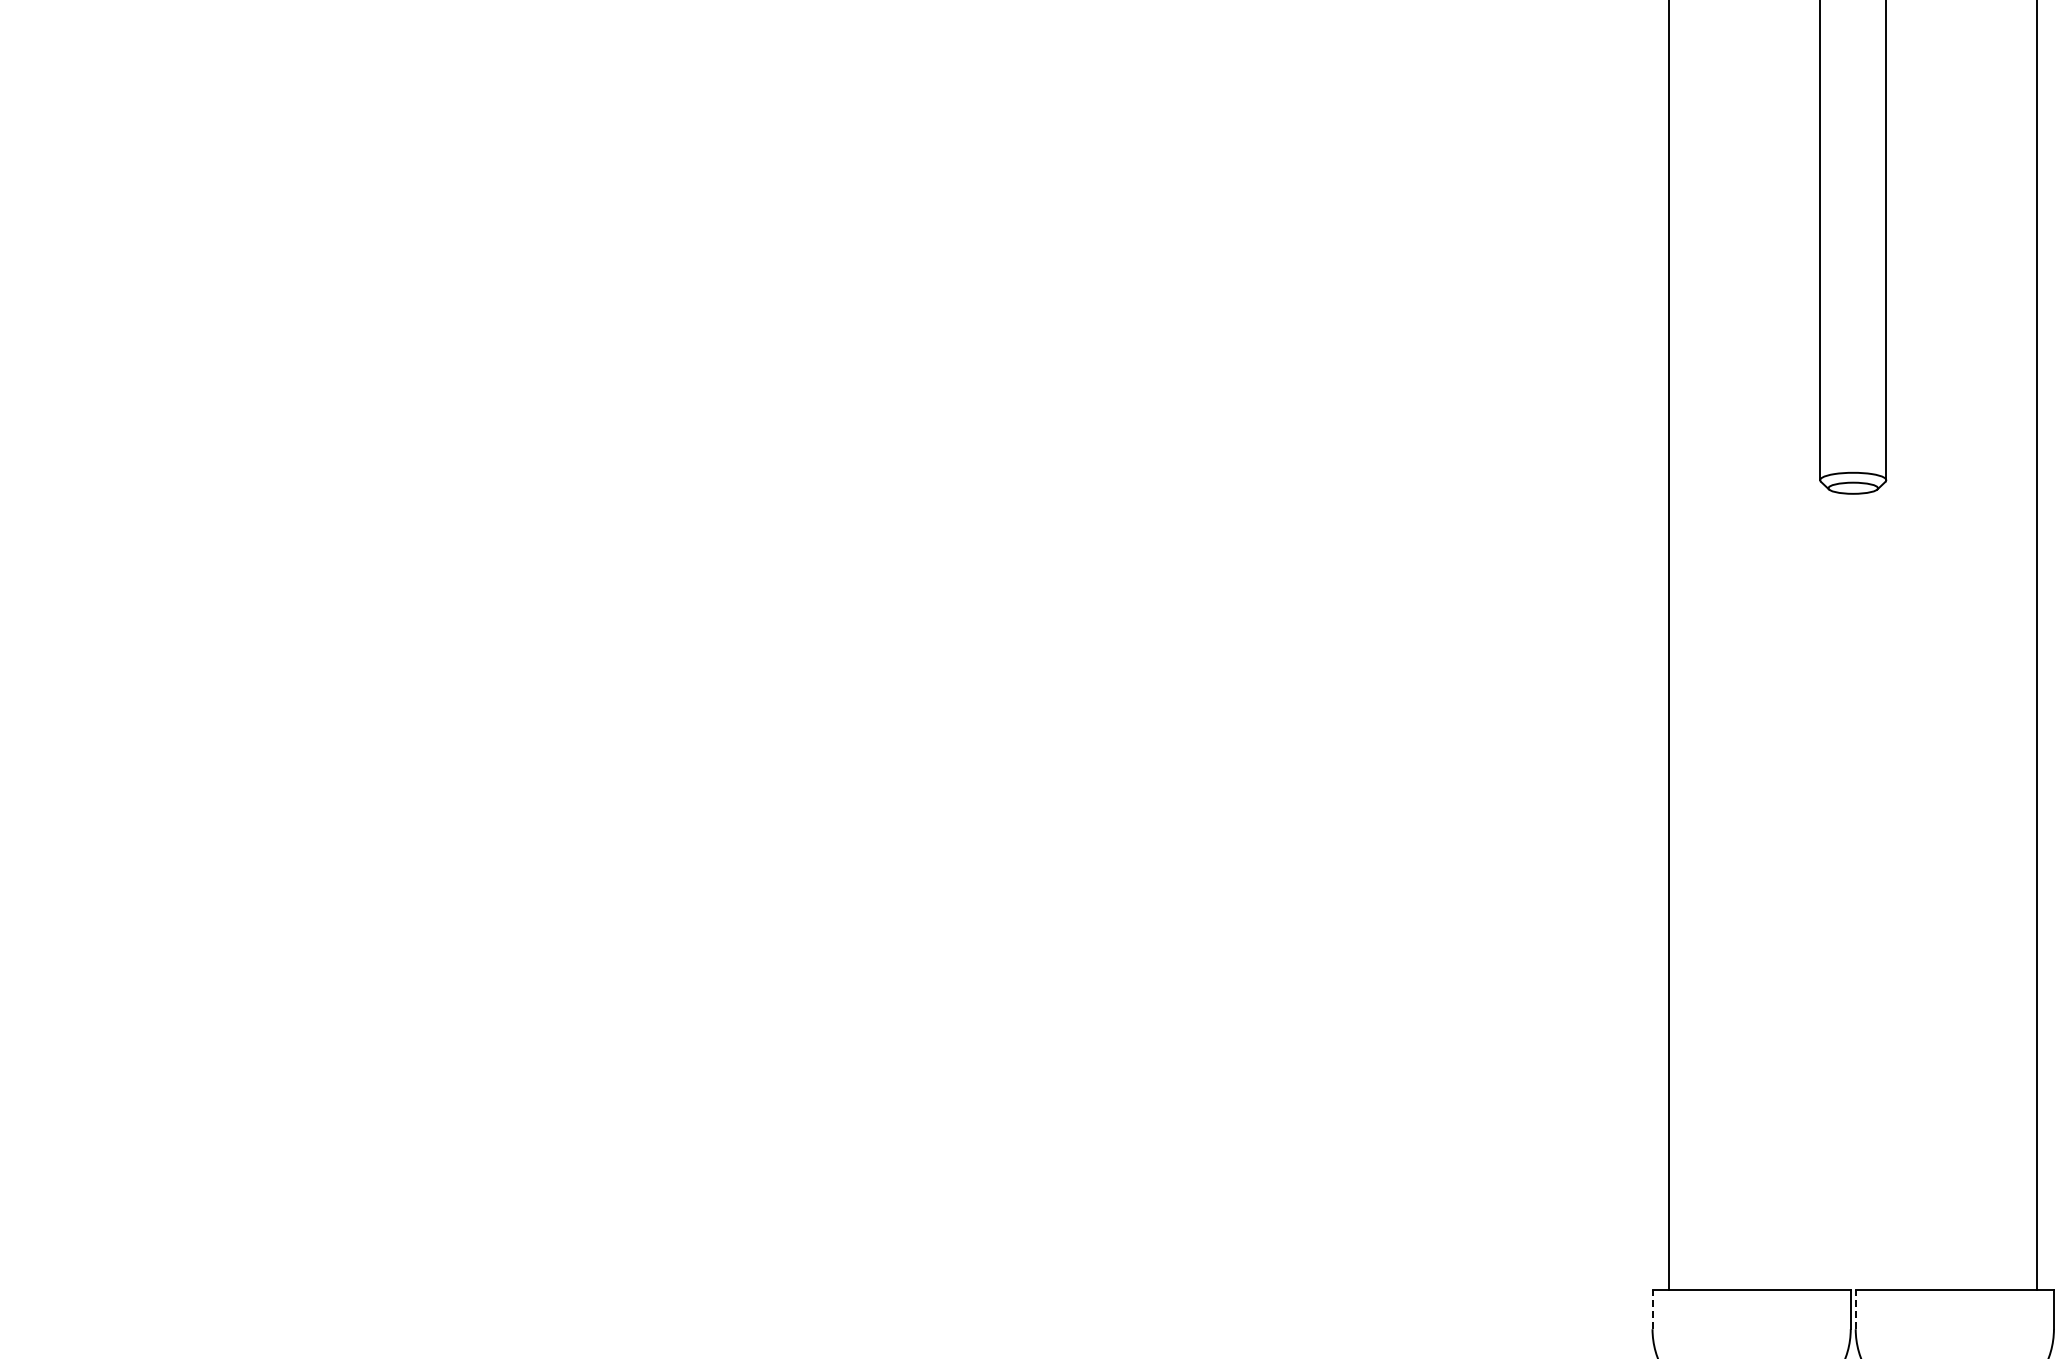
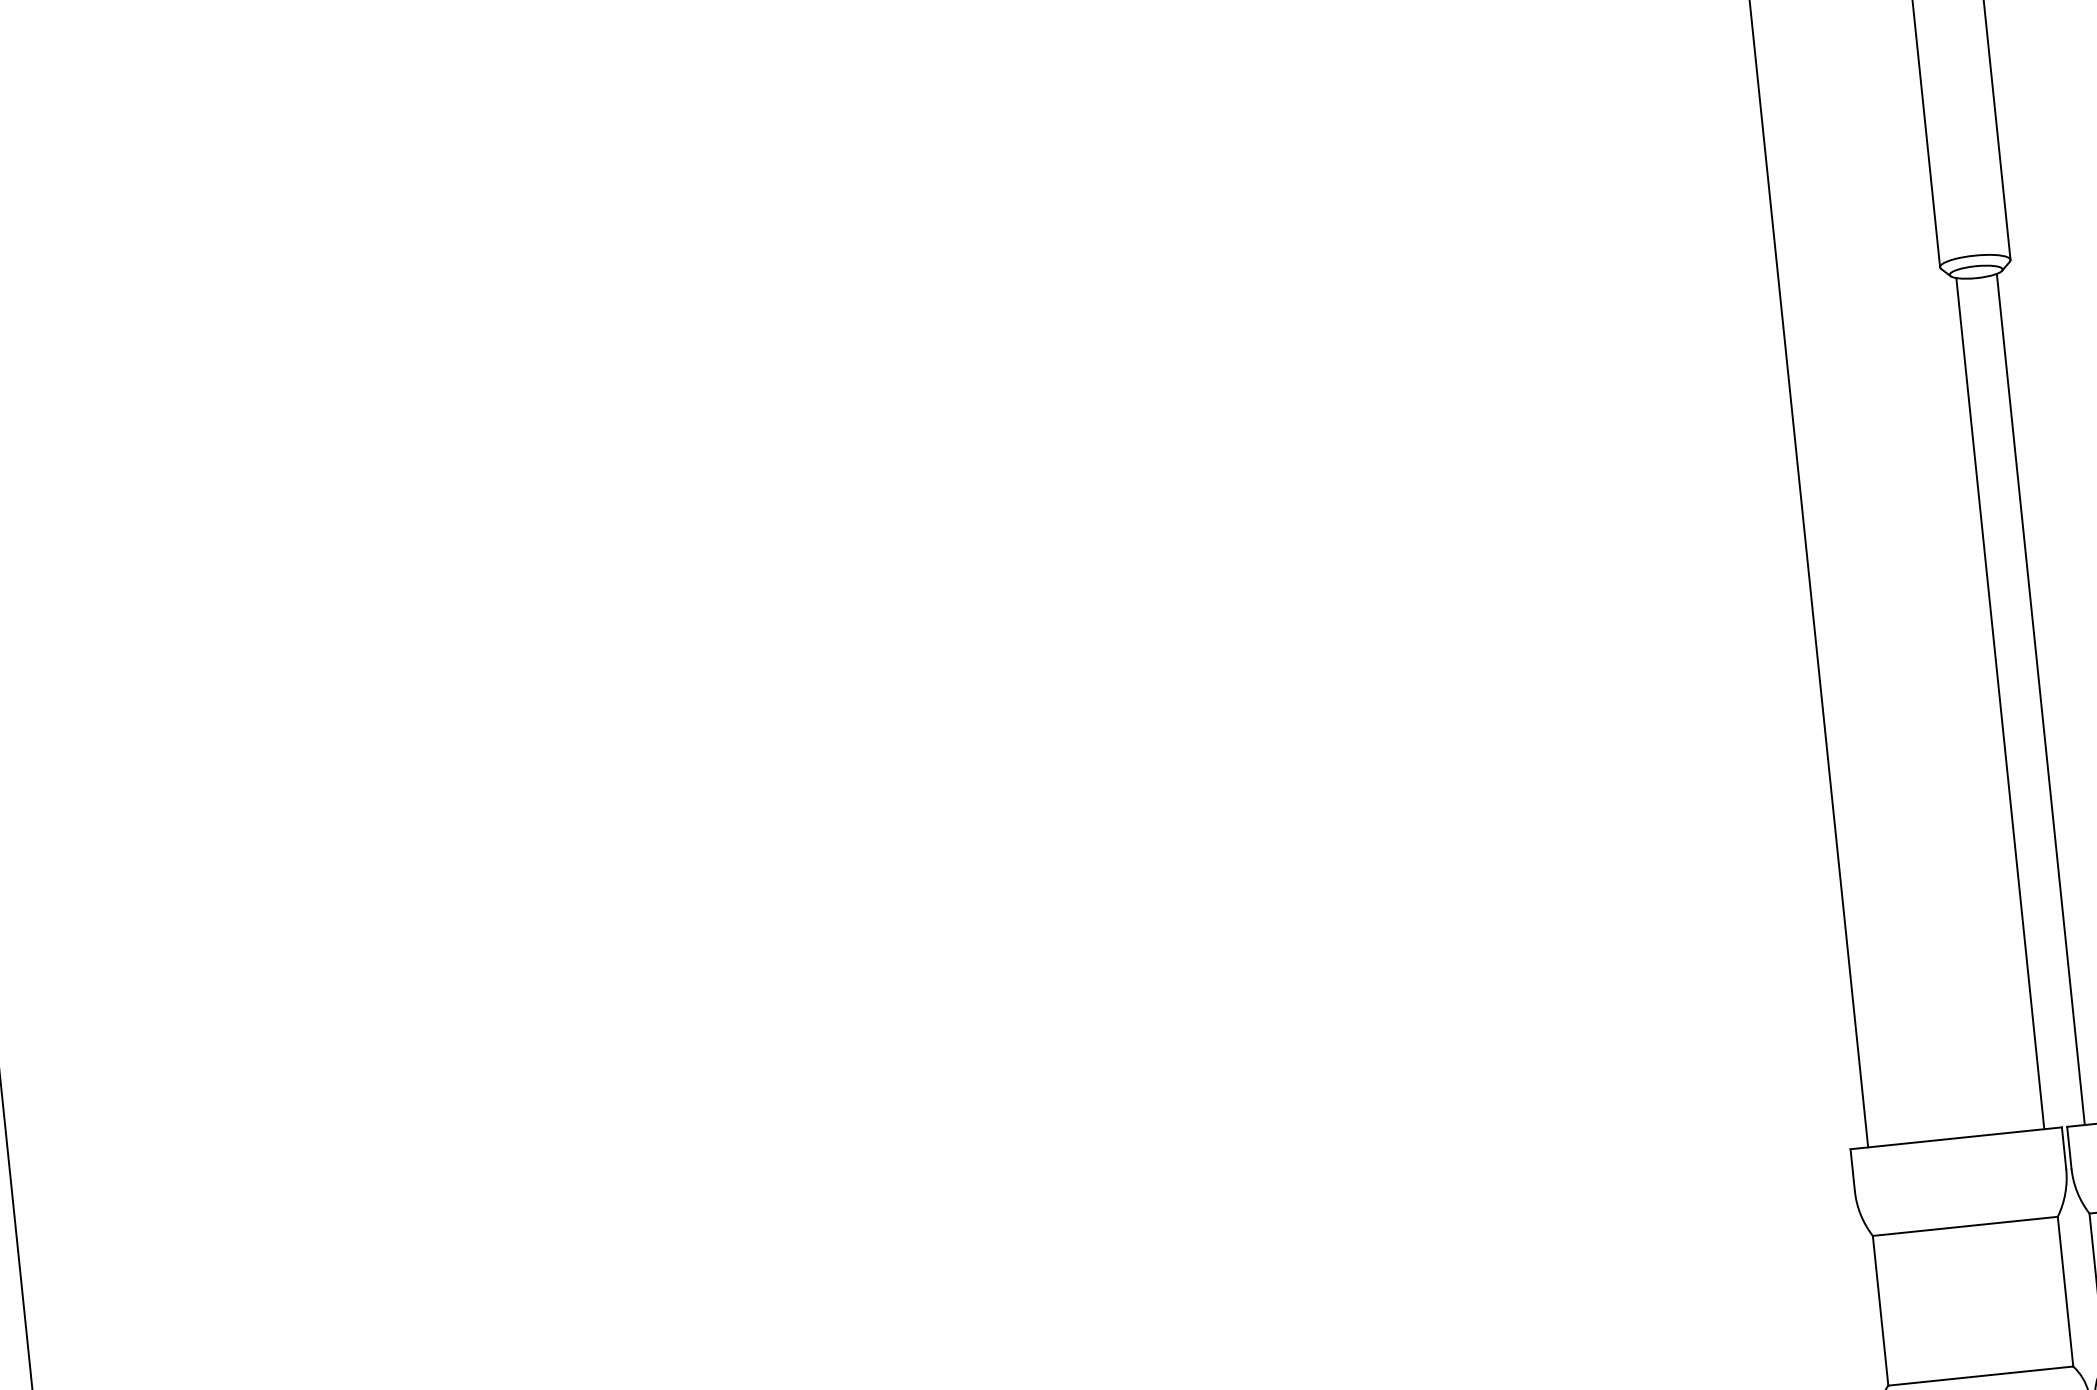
line: (1834, 890) -> (2000, 703), added
line: (1872, 890) -> (2041, 698), added
line: (1652, 1309) -> (1852, 1169), dashed -> solid
line: (1855, 1309) -> (2069, 1147), dashed -> solid

